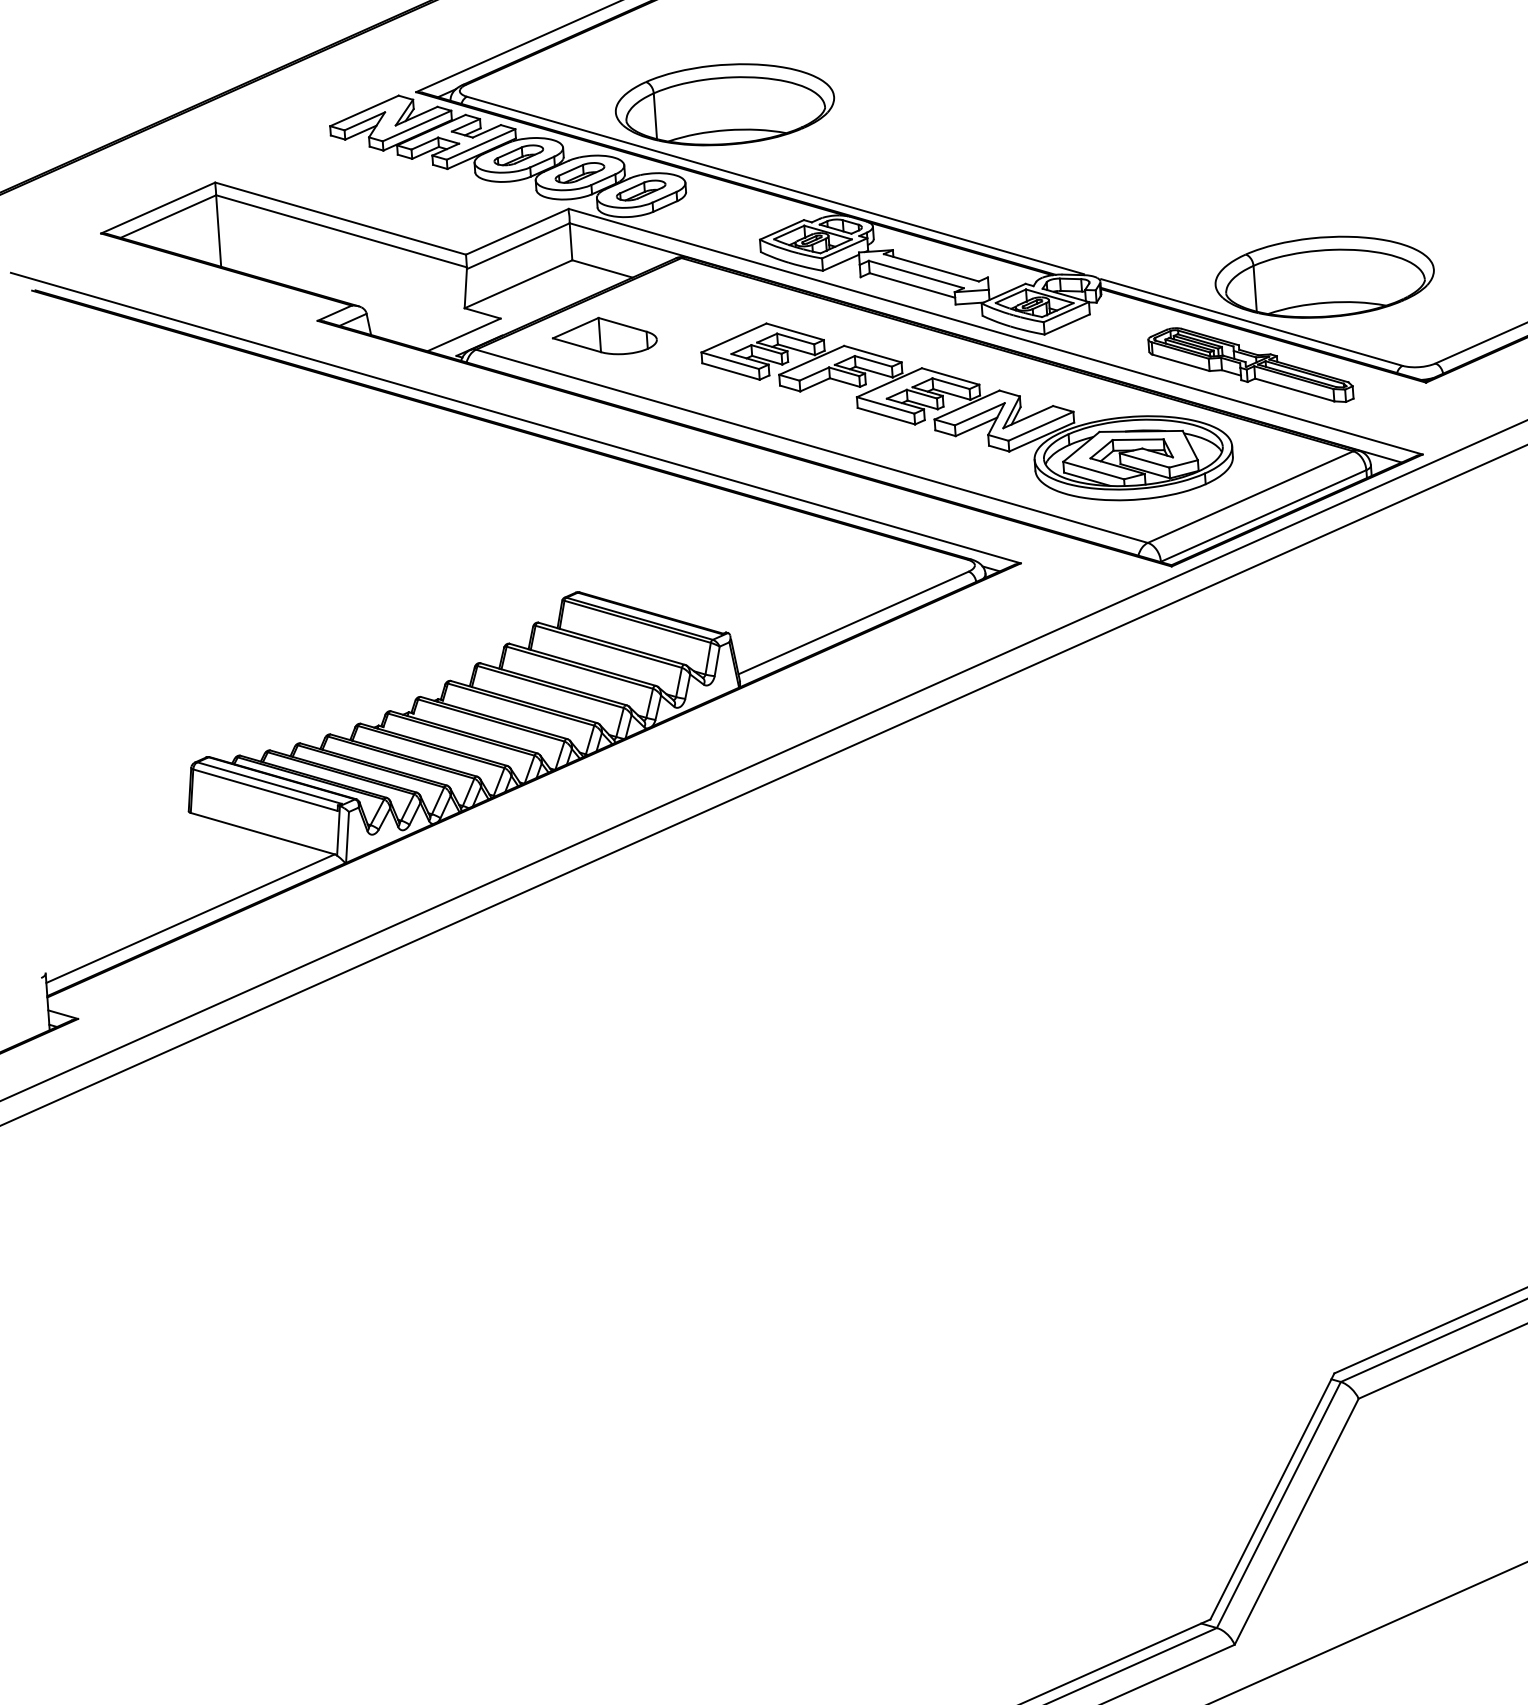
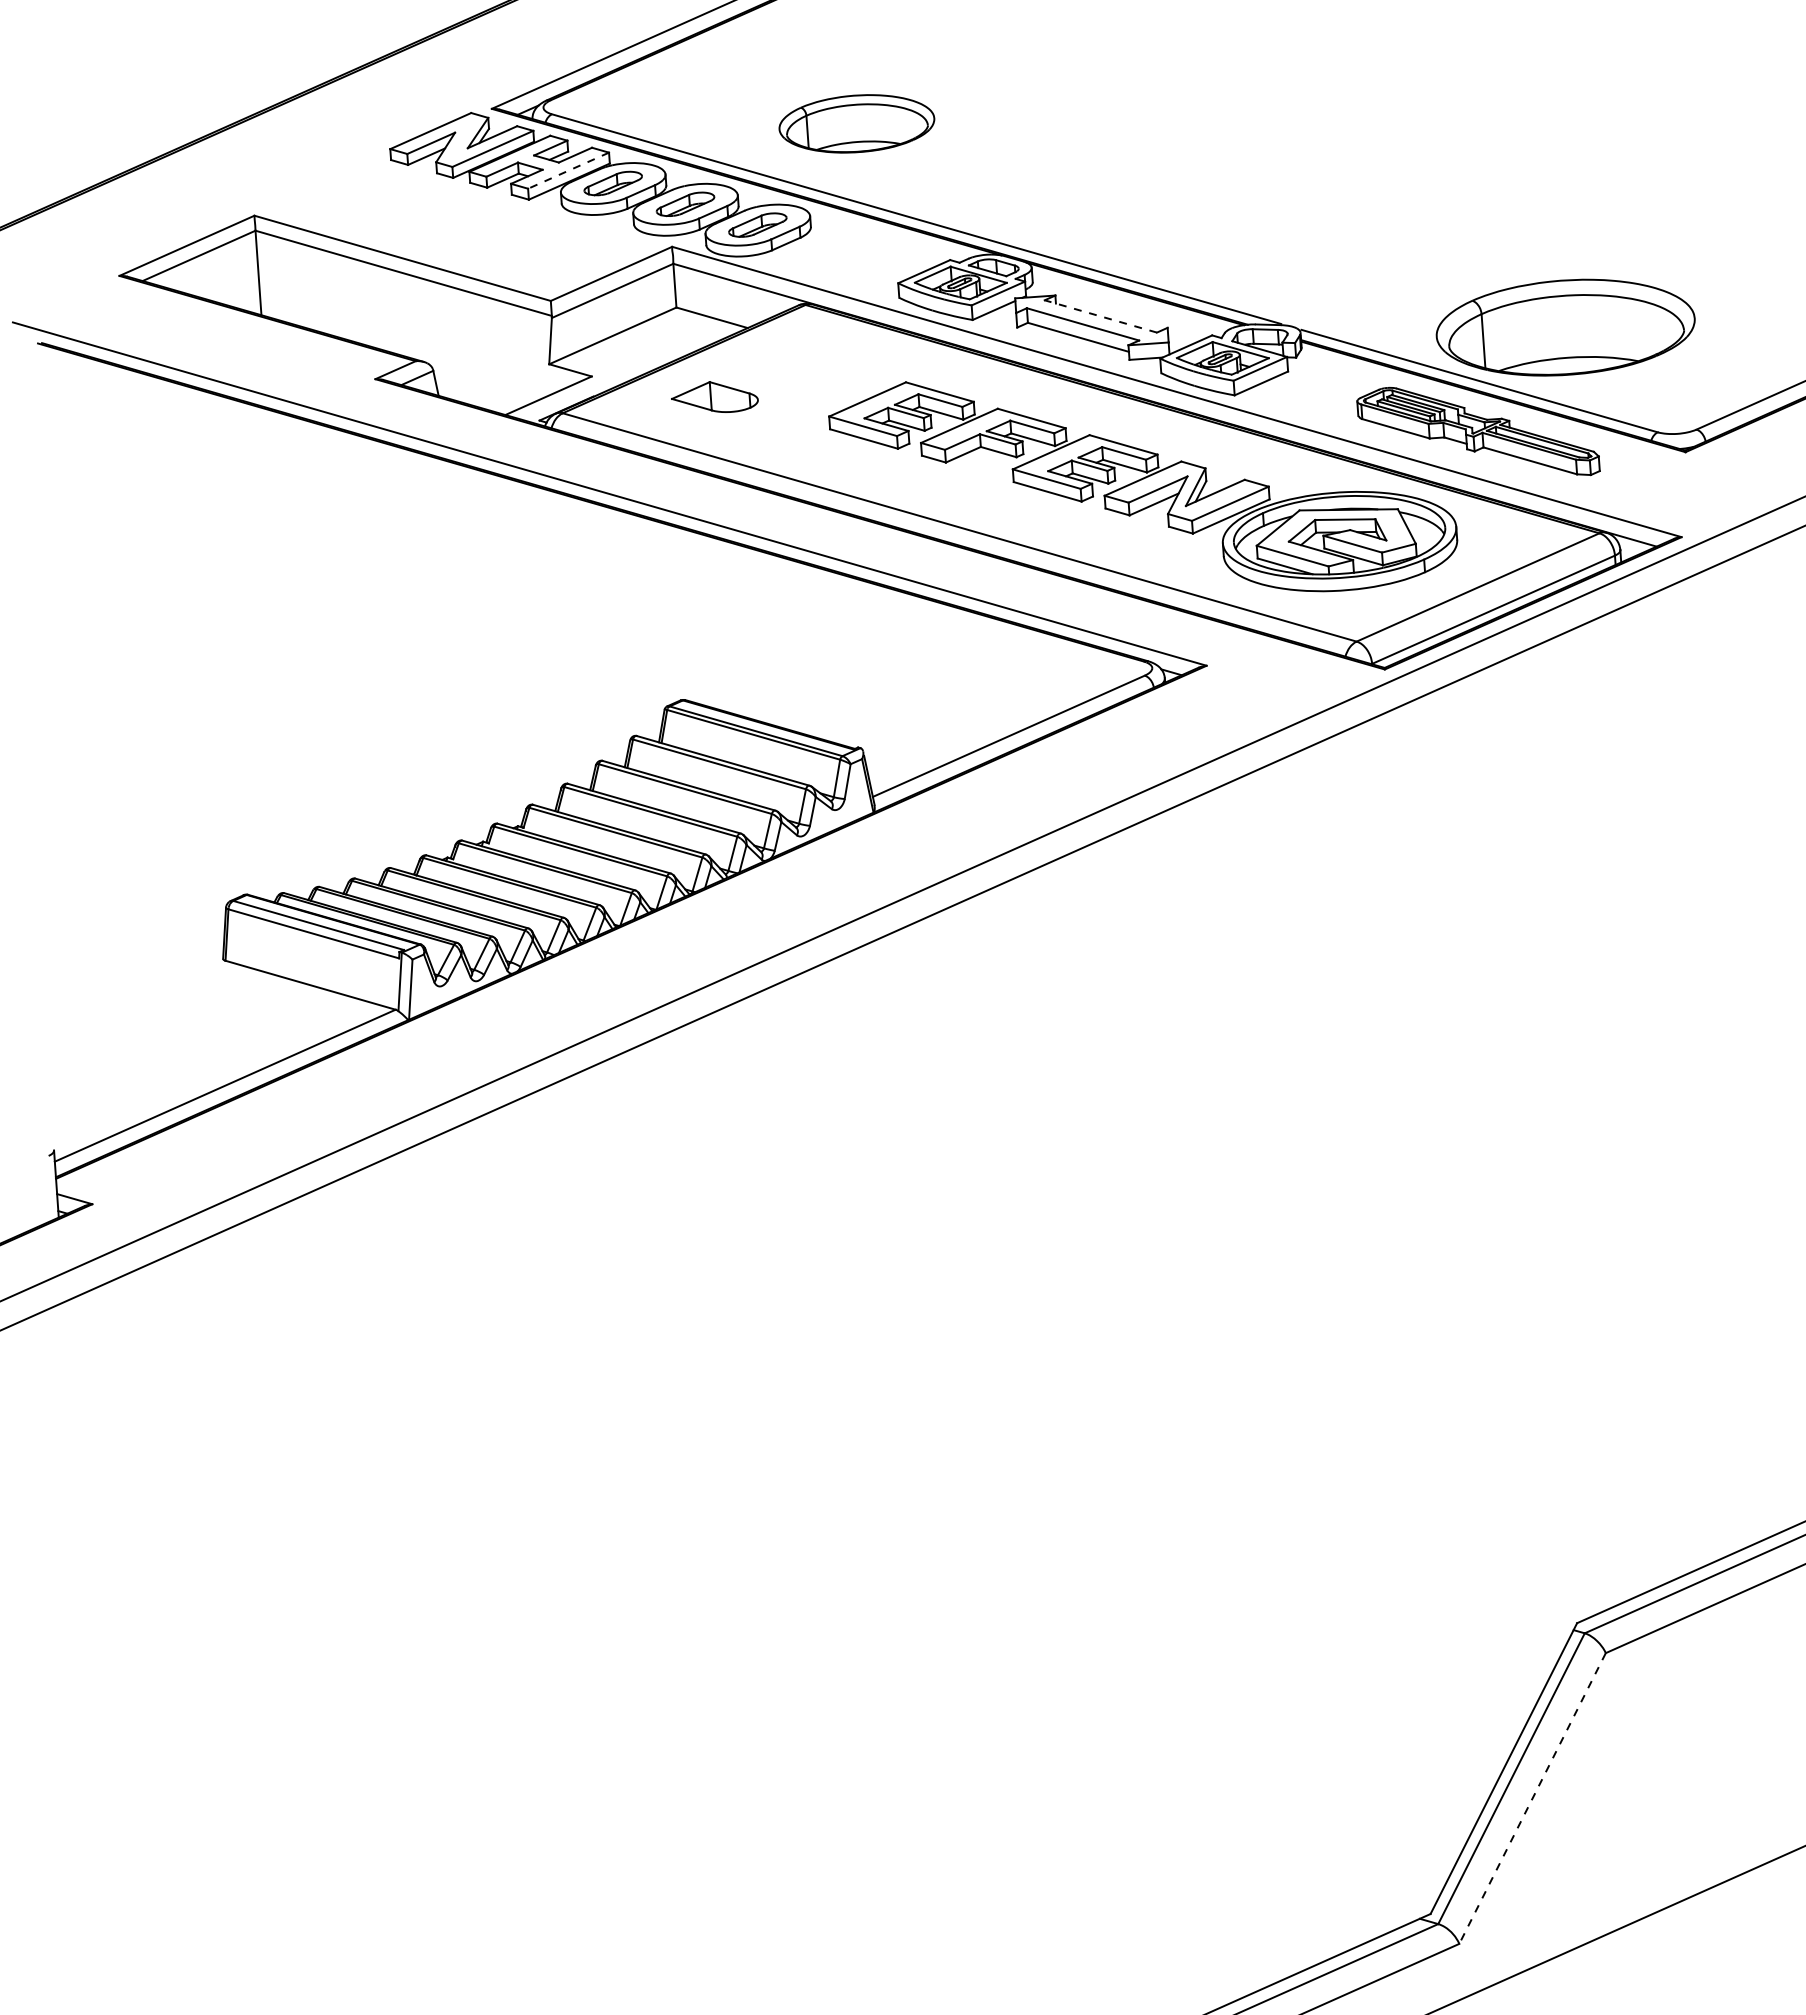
part: (724, 104) -> (856, 123), size x0.6
line: (480, 144) -> (568, 170), solid -> dashed
line: (931, 267) -> (1100, 316), solid -> dashed
part: (604, 335) -> (714, 396), size x0.7
line: (1296, 1521) -> (1532, 1798), solid -> dashed

